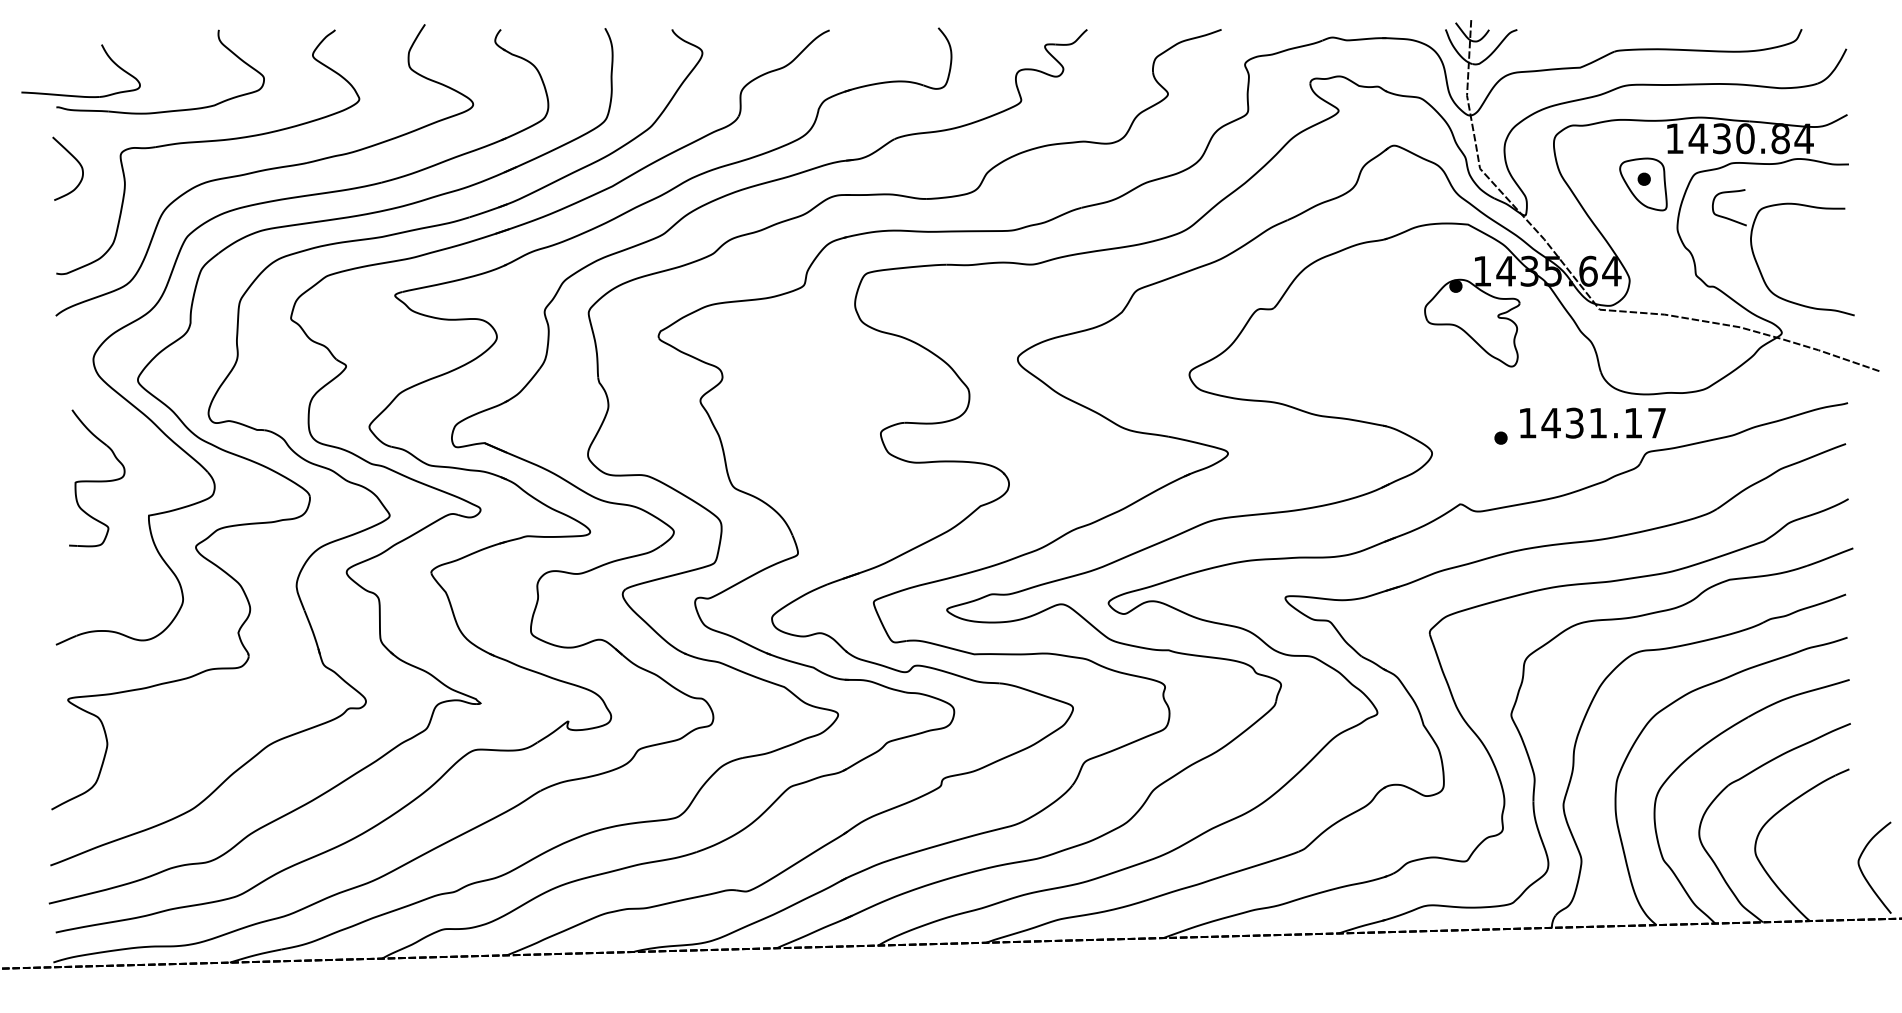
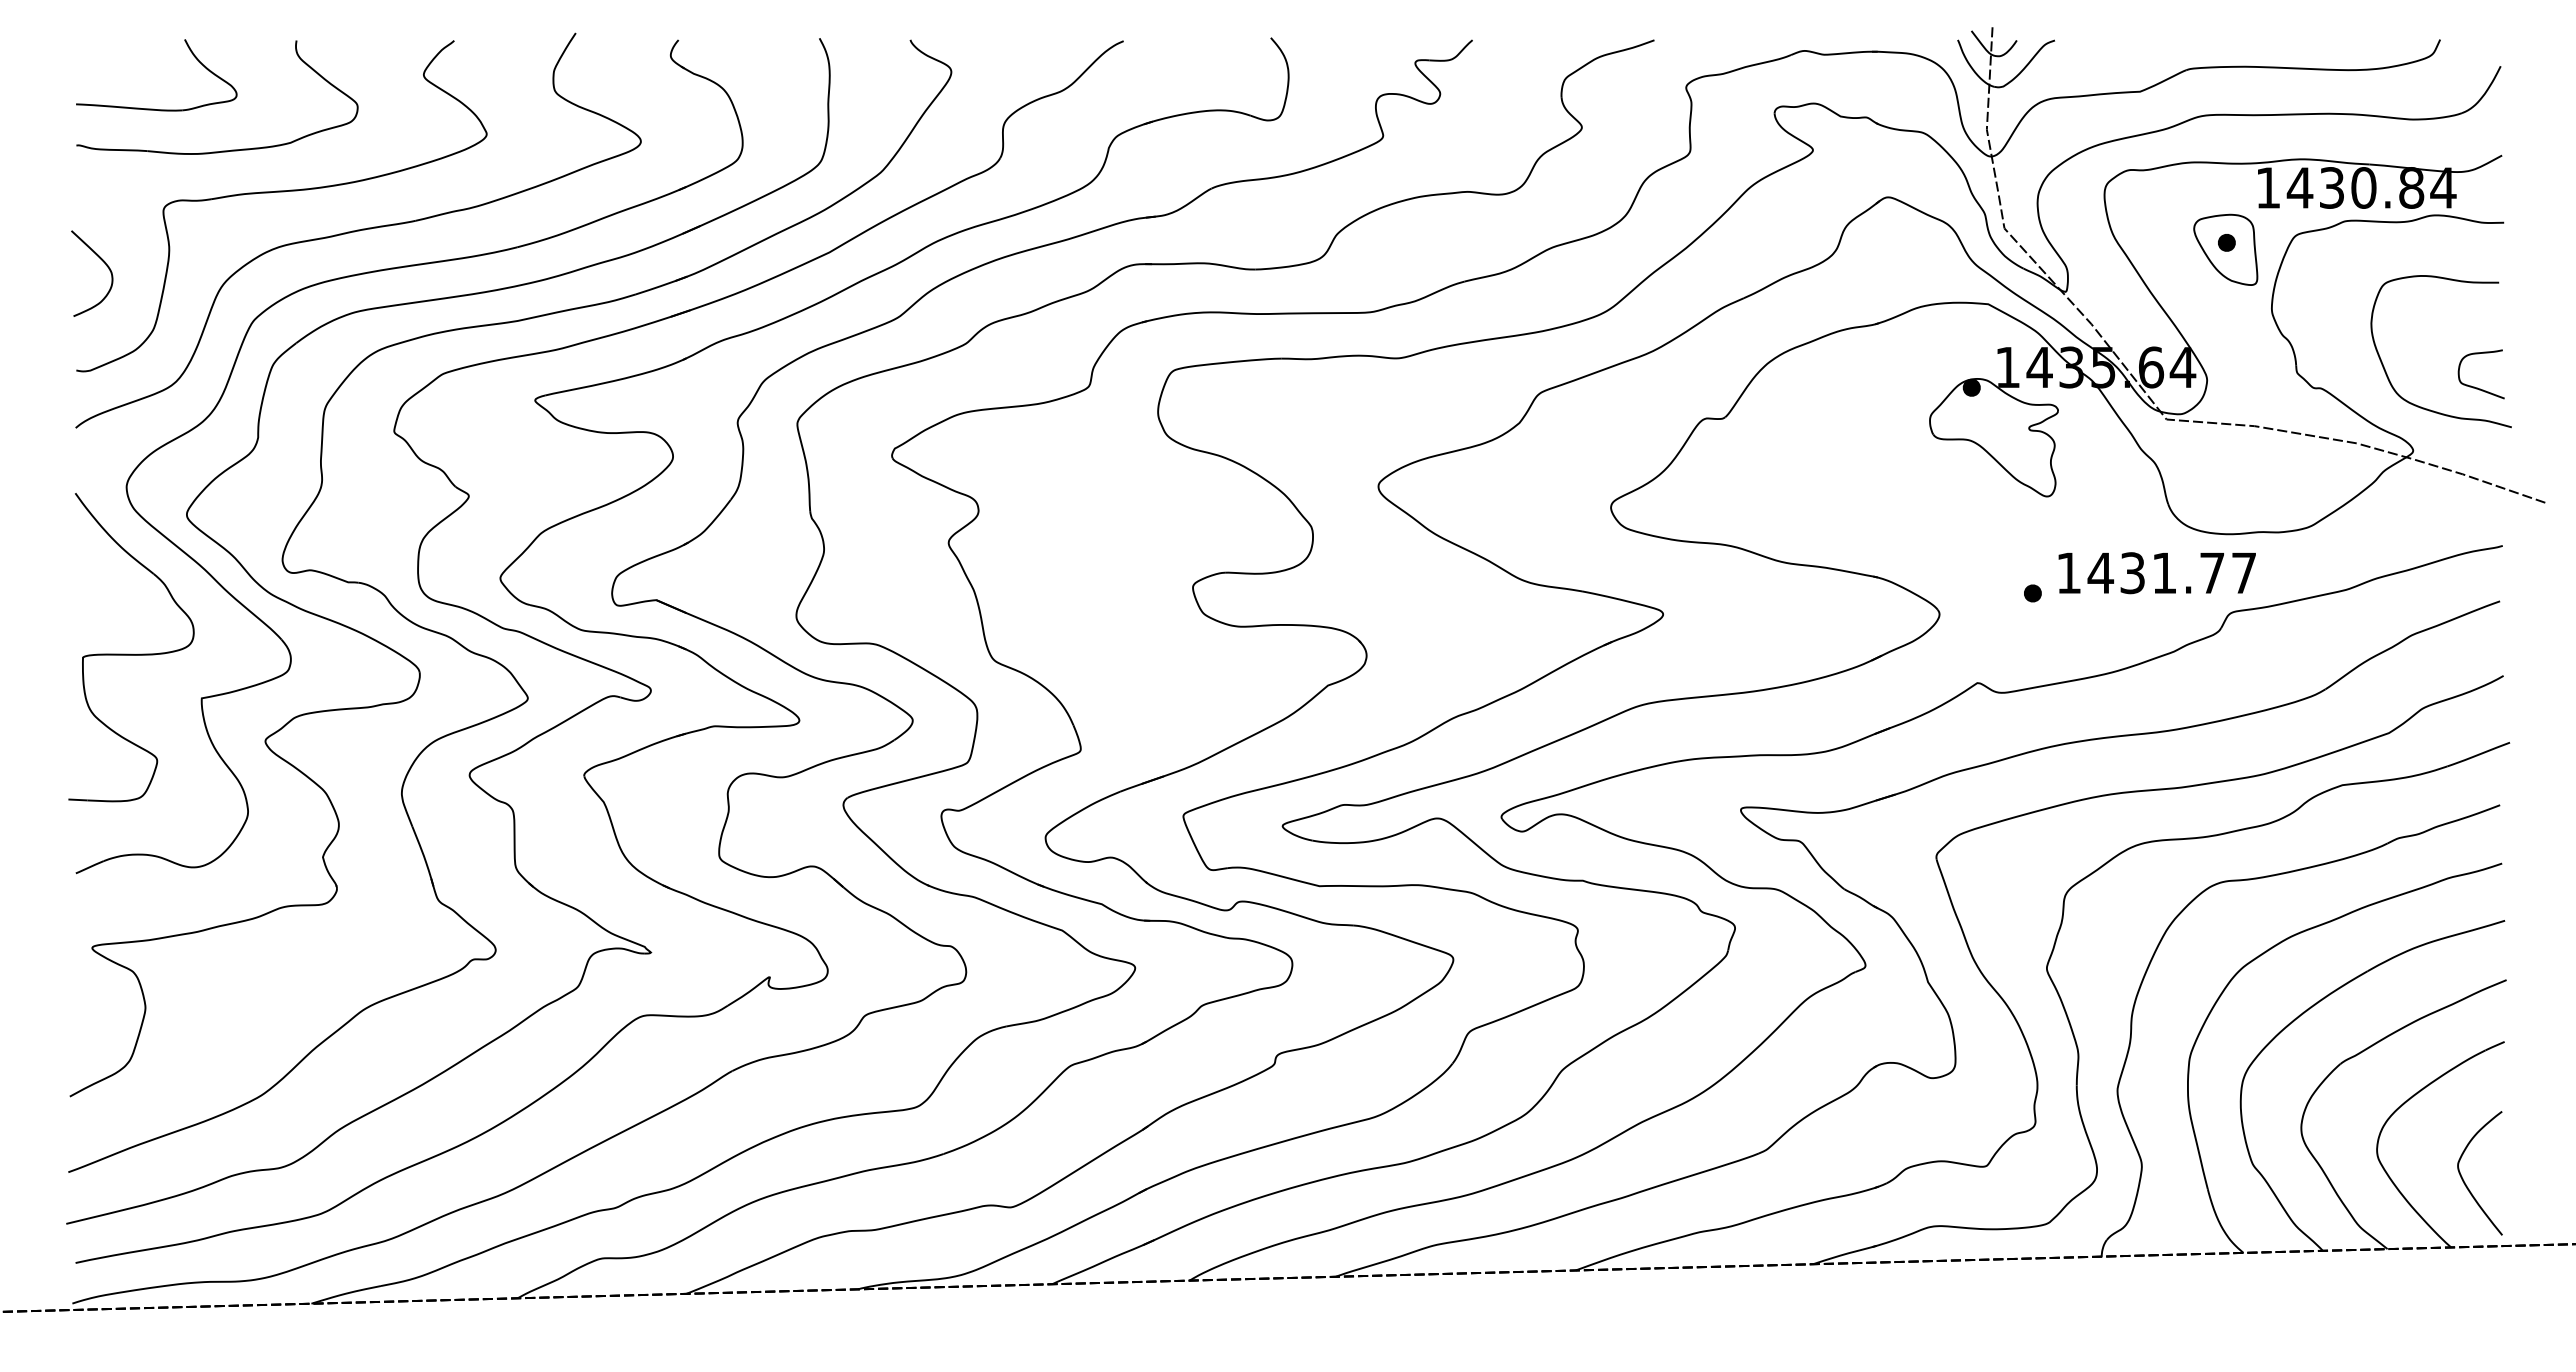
part: (78, 95) -> (153, 108), moved
curve: (76, 160) -> (103, 262), moved
curve: (1726, 217) -> (2477, 387), moved
text: (1633, 422) -> (2212, 572), 1431.17 -> 1431.77
part: (97, 478) -> (131, 647), size x1.67
curve: (1863, 873) -> (2464, 1180), moved

